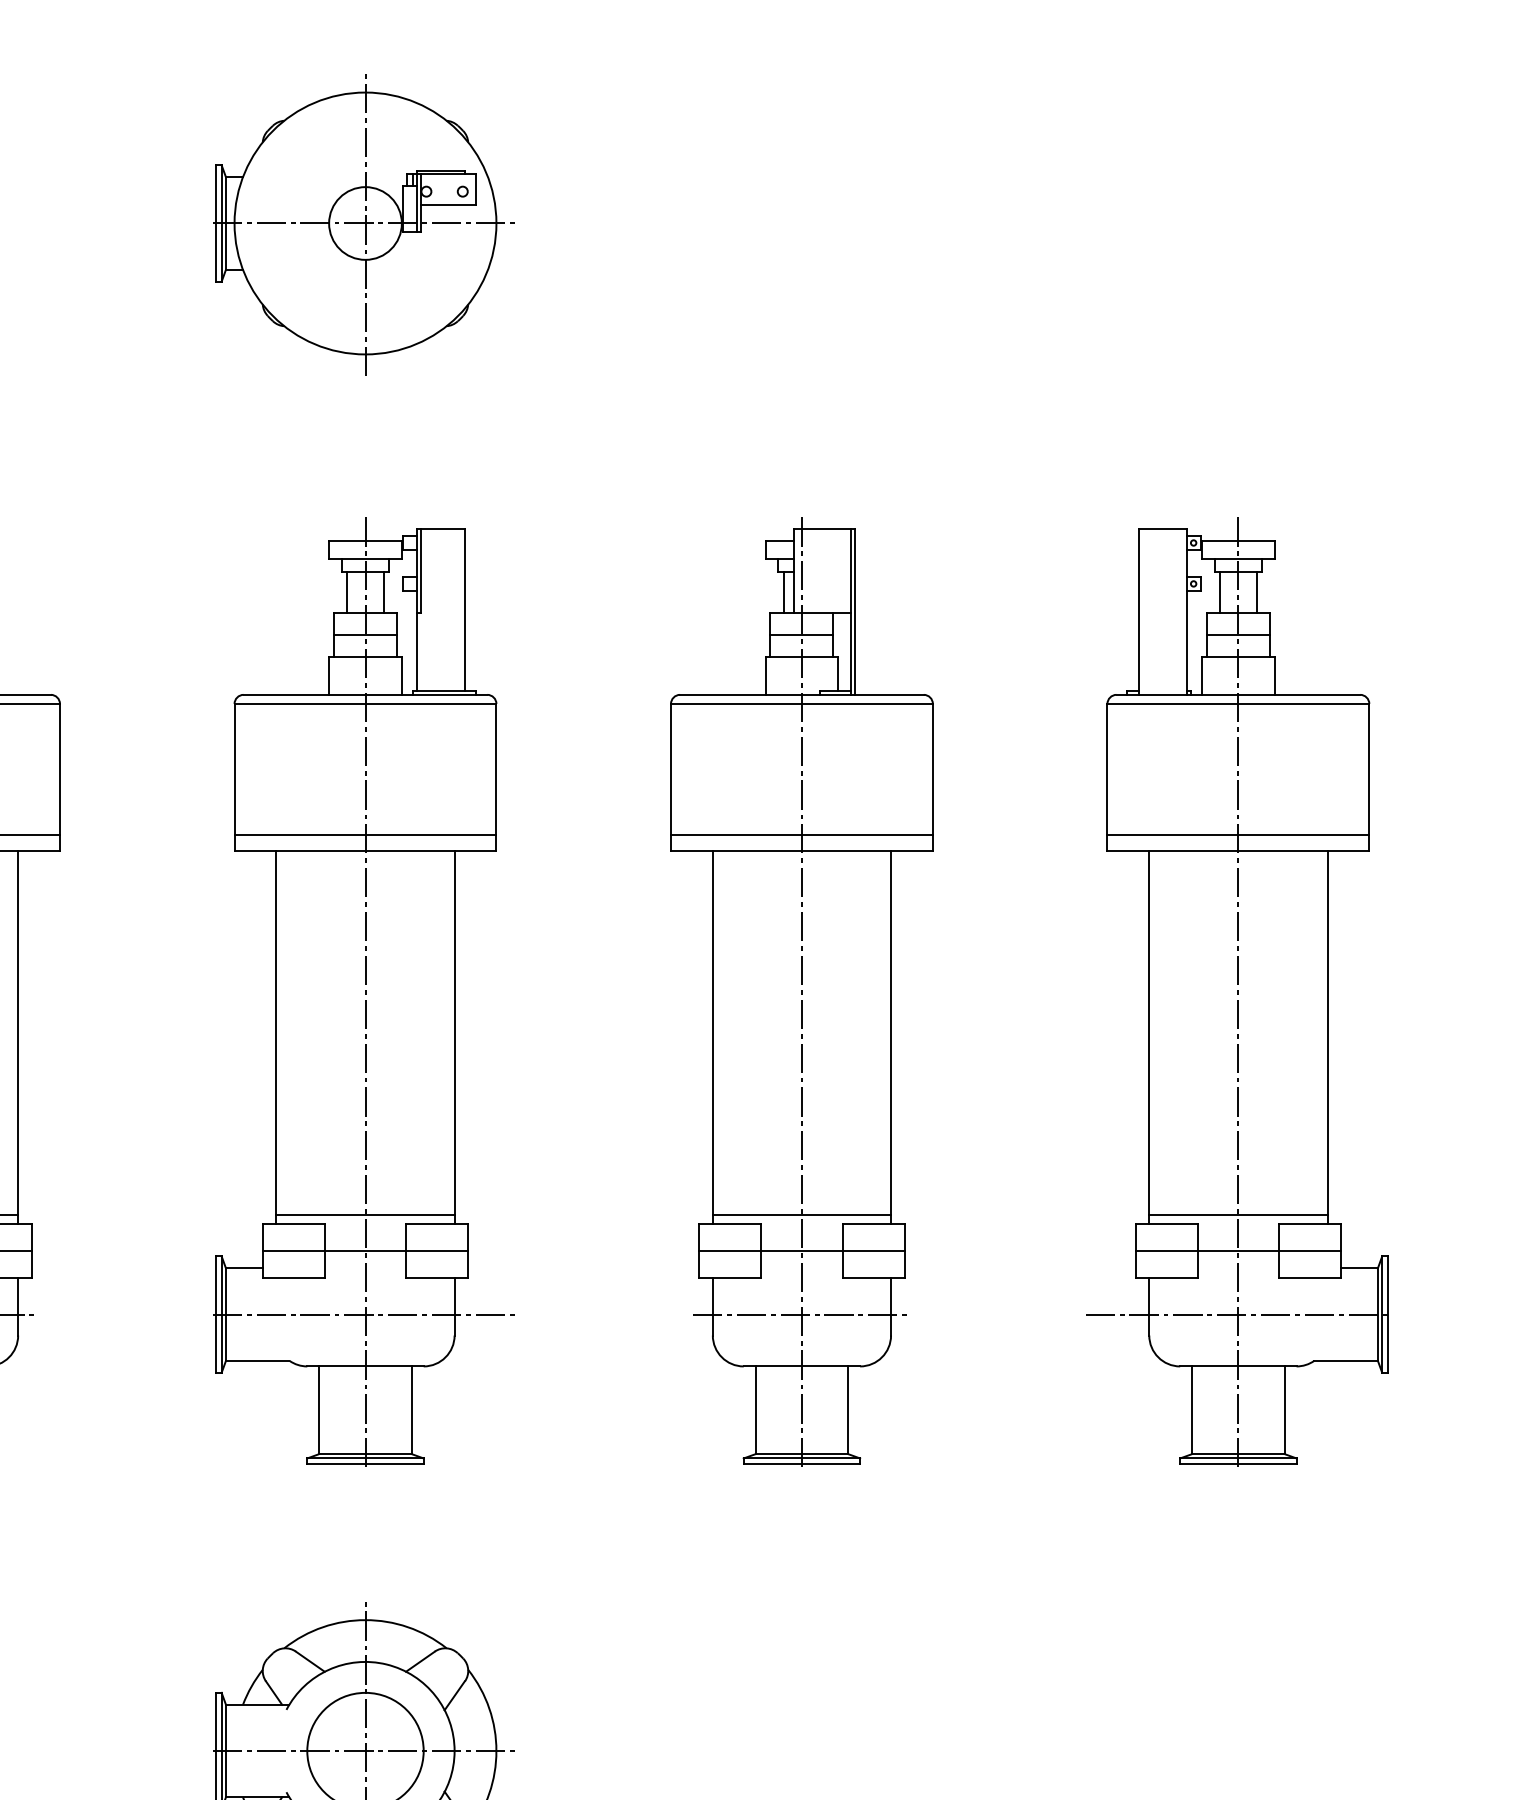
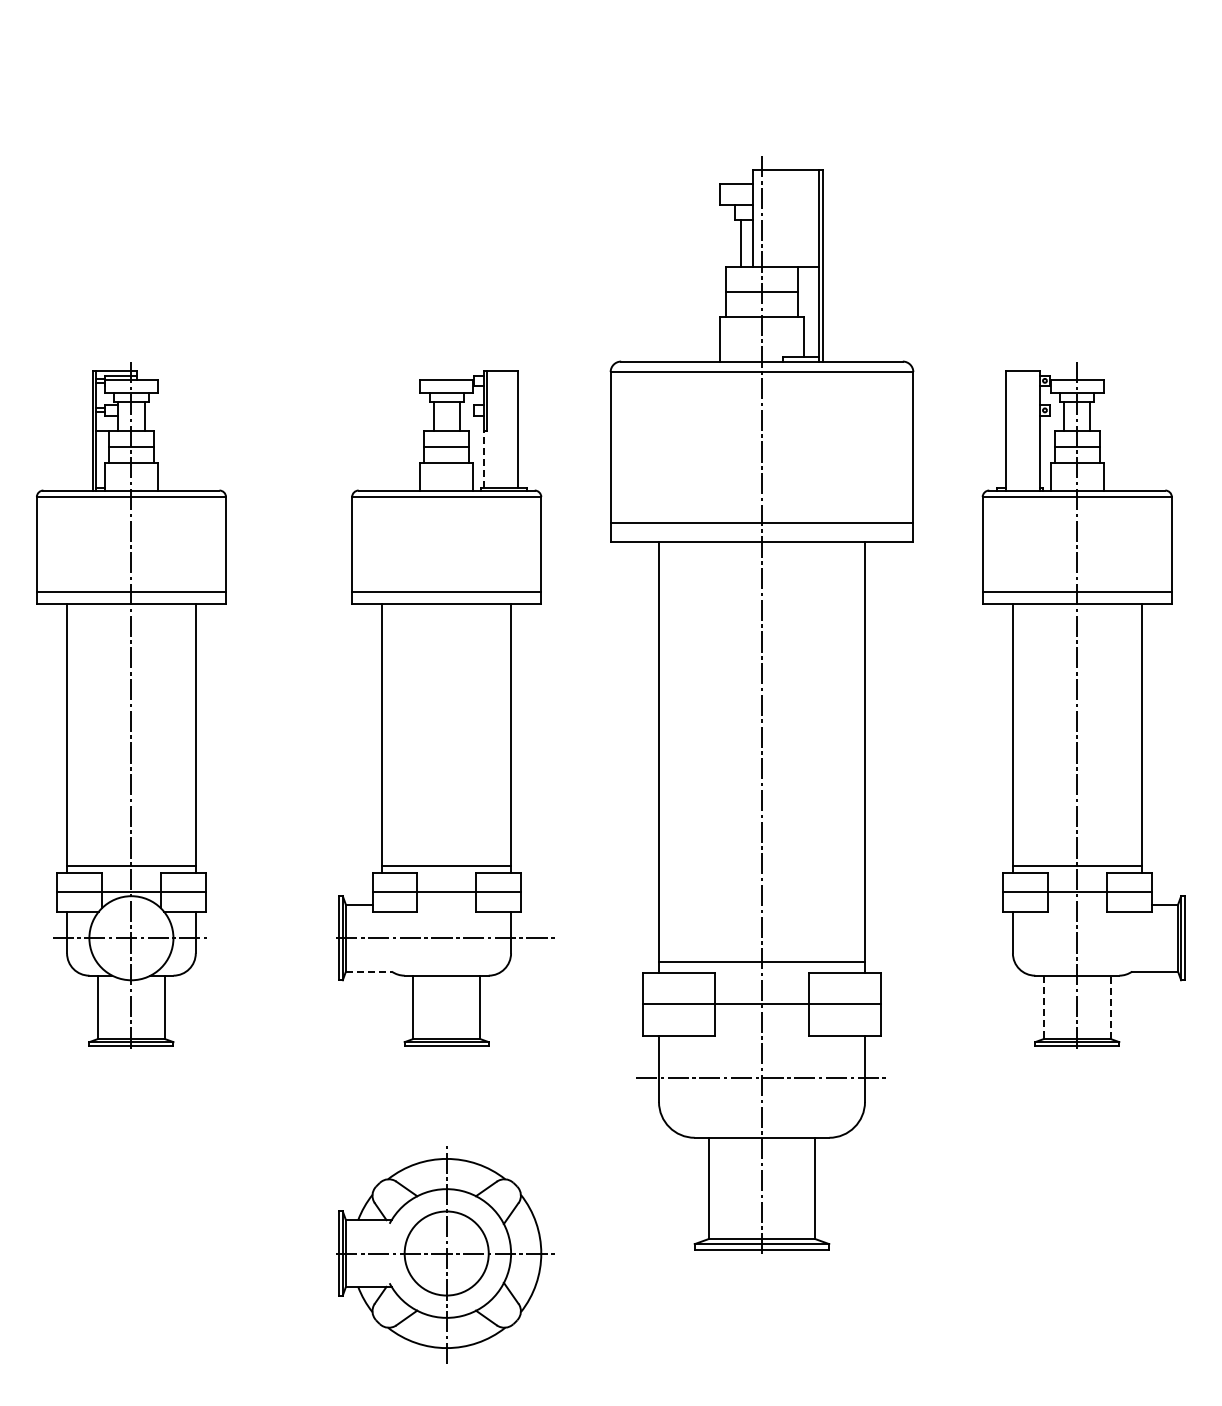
part: (363, 224) -> (445, 150), removed
line: (417, 651) -> (484, 459), solid -> dashed
line: (365, 992) -> (446, 705), removed
part: (801, 992) -> (761, 705), size x1.6
line: (1237, 1314) -> (1076, 938), removed
line: (257, 1360) -> (368, 971), solid -> dashed
line: (1191, 1410) -> (1043, 1007), solid -> dashed
line: (1284, 1410) -> (1110, 1007), solid -> dashed

